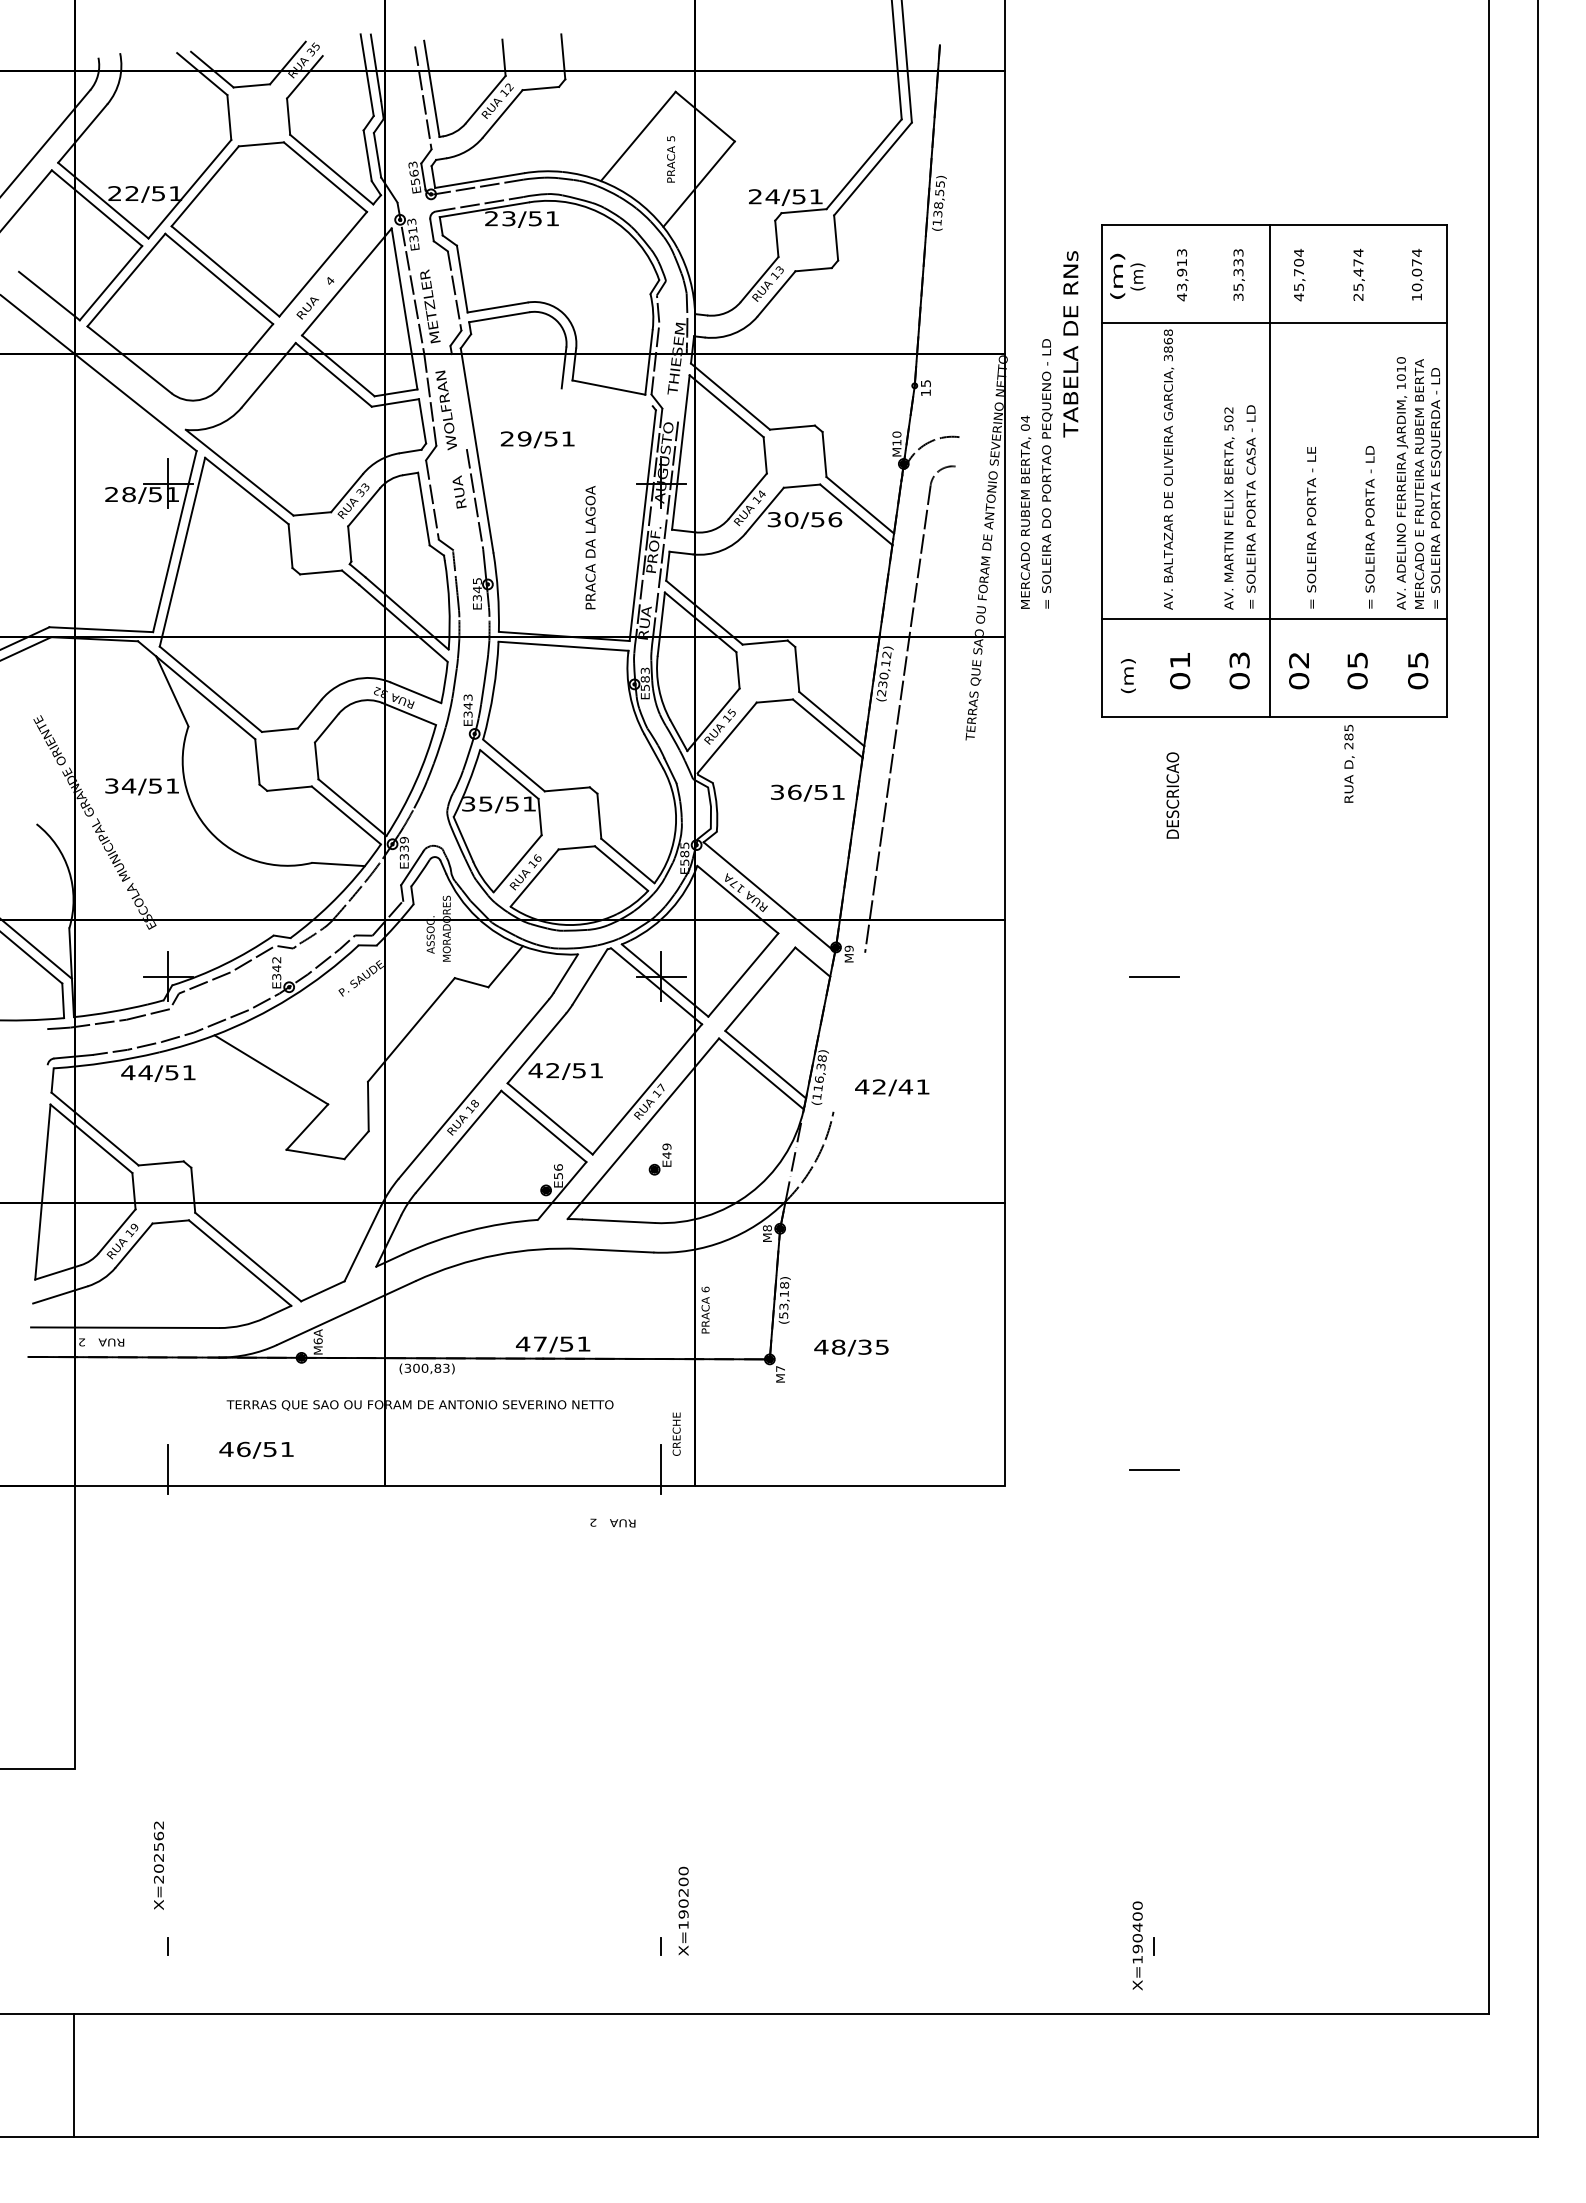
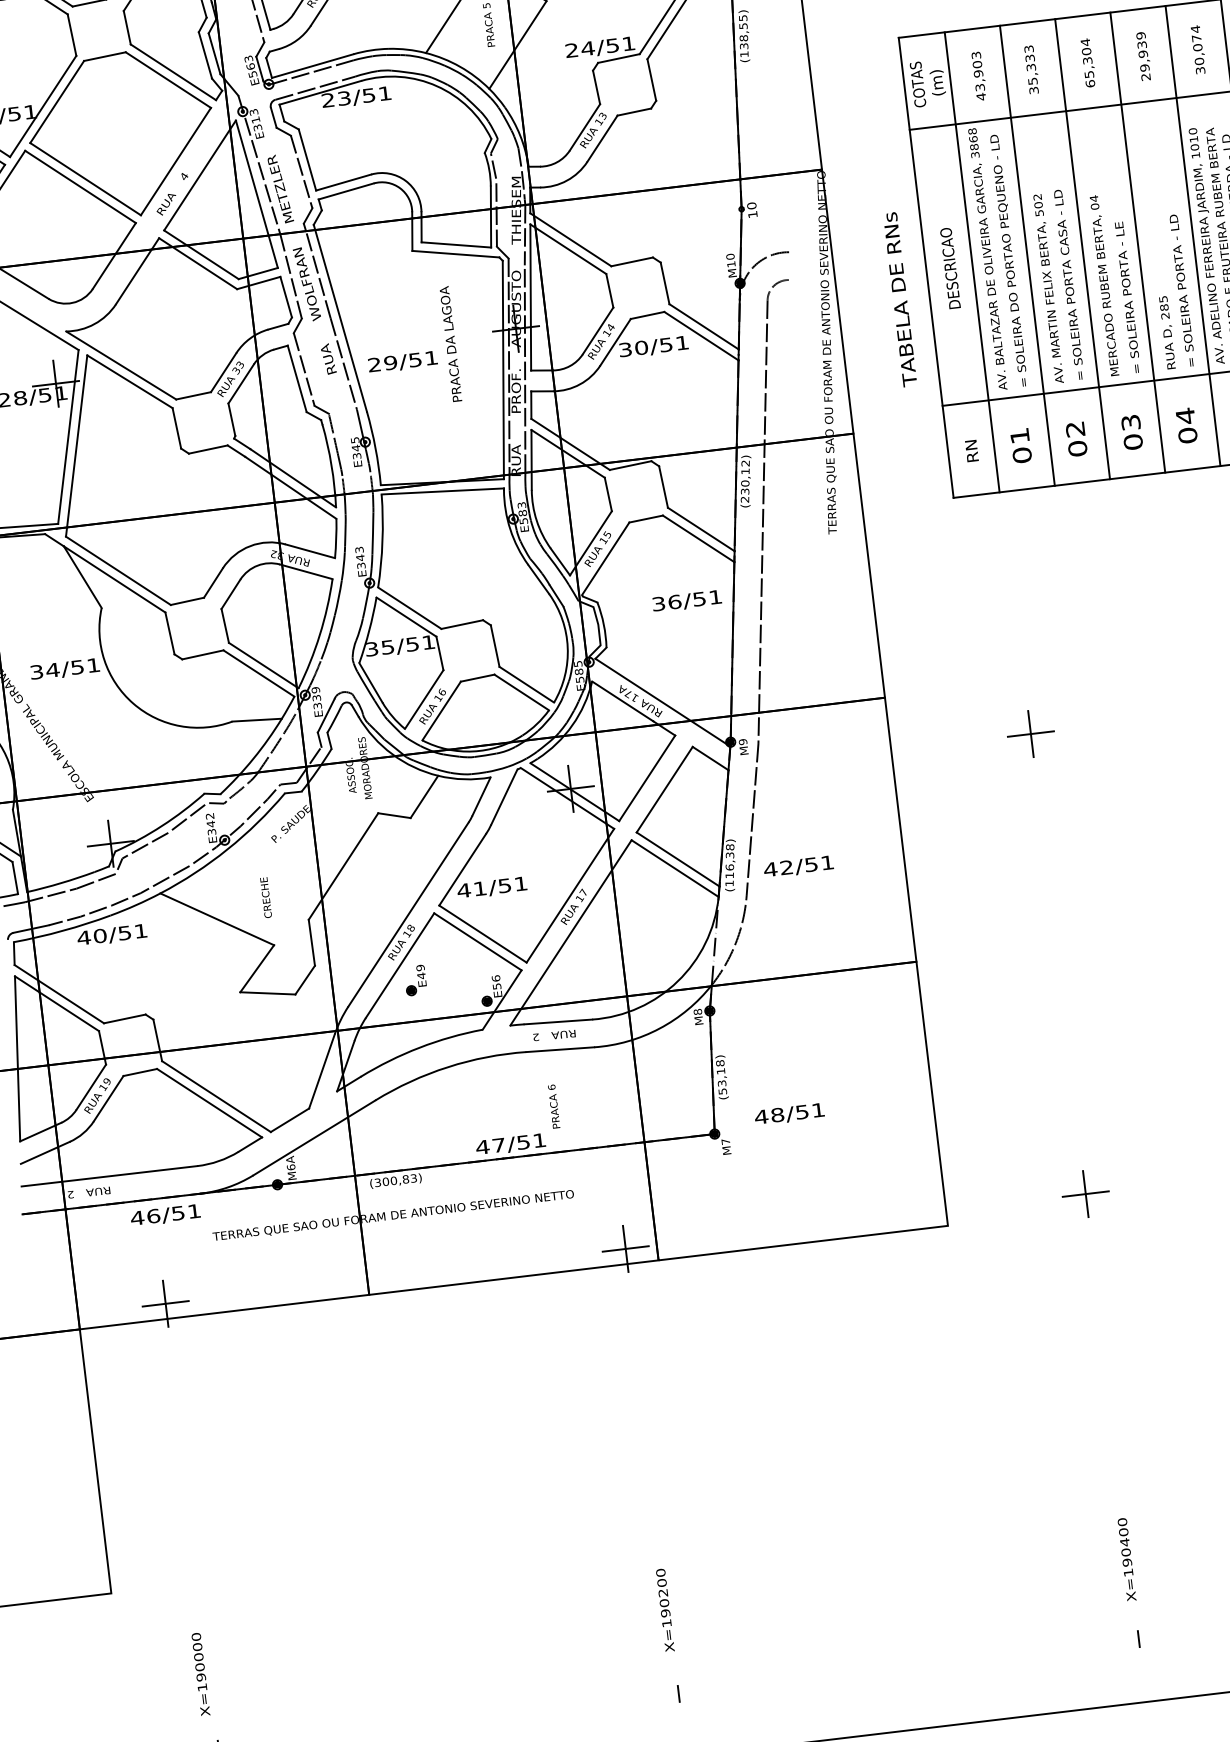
text: (1182, 262) -> (977, 64), 43,913 -> 43,903
text: (1358, 269) -> (1142, 51), 25,474 -> 29,939
text: (1117, 276) -> (918, 84), (m) -> COTAS
text: (1299, 285) -> (1089, 72), 45,704 -> 65,304
text: (1417, 296) -> (1200, 69), 10,074 -> 30,074
text: (1070, 344) -> (899, 299), moved
text: (925, 383) -> (751, 205), 15 -> 10
line: (682, 385) -> (524, 234), added
line: (606, 397) -> (455, 254), added
line: (458, 401) -> (317, 274), added
text: (537, 439) -> (402, 362), moved
line: (1151, 470) -> (972, 261), added
line: (1210, 470) -> (1027, 255), added
line: (1329, 470) -> (1138, 242), added
line: (1388, 470) -> (1193, 235), added
text: (1047, 473) -> (1009, 260), moved
text: (1025, 511) -> (1104, 284), moved
text: (835, 519) -> (682, 342), 30/56 -> 30/51
text: (590, 547) -> (450, 343), moved
text: (1239, 660) -> (1075, 429), 03 -> 02
text: (1299, 660) -> (1131, 422), 02 -> 03
text: (1357, 660) -> (1185, 416), 05 -> 04
text: (1128, 675) -> (973, 455), (m) -> RN
text: (1349, 763) -> (1167, 332), moved
text: (1172, 795) -> (950, 268), moved
line: (1154, 976) -> (1031, 733), added
line: (849, 1031) -> (752, 819), added
text: (552, 1070) -> (479, 888), 42/51 -> 41/51
text: (145, 1072) -> (100, 935), 44/51 -> 40/51
text: (905, 1086) -> (810, 864), 42/41 -> 42/51
part: (659, 1159) -> (414, 980), moved
text: (705, 1309) -> (553, 1106), moved
text: (873, 1346) -> (810, 1110), 48/35 -> 48/51
text: (676, 1433) -> (265, 897), moved
text: (256, 1449) -> (165, 1214), moved
line: (168, 1469) -> (165, 1303), added
line: (661, 1469) -> (625, 1248), added
line: (1154, 1469) -> (1086, 1194), added
text: (612, 1522) -> (553, 1035), moved
text: (158, 1852) -> (199, 1662), X=202562 -> X=190000
text: (683, 1910) -> (665, 1609), moved
text: (1137, 1945) -> (1126, 1559), moved

